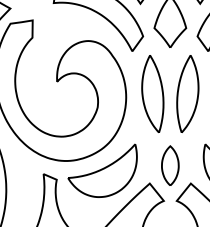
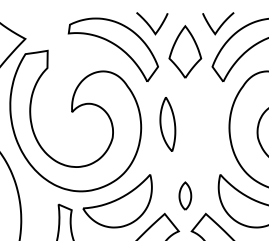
part: (152, 94) -> (167, 124), size x0.7
part: (187, 94) -> (202, 124), removed
part: (170, 165) -> (185, 195), size x0.7

